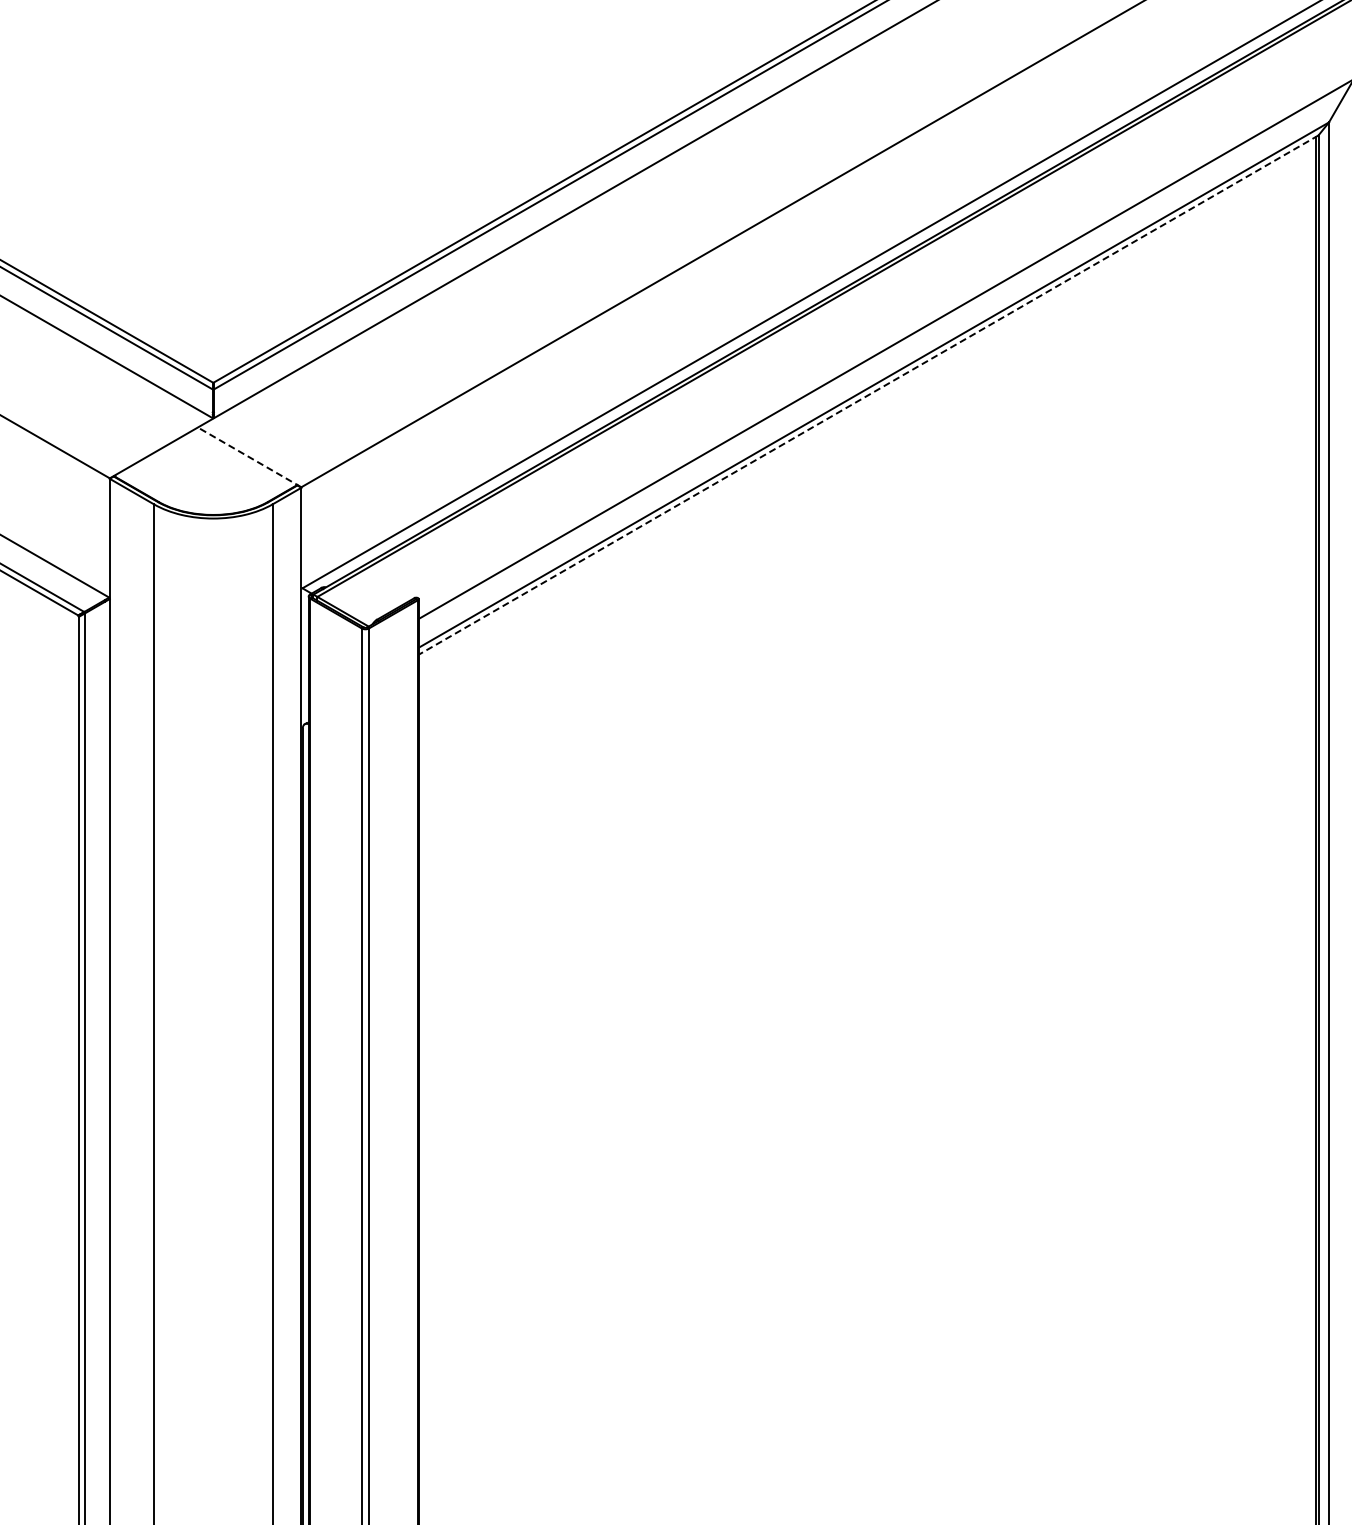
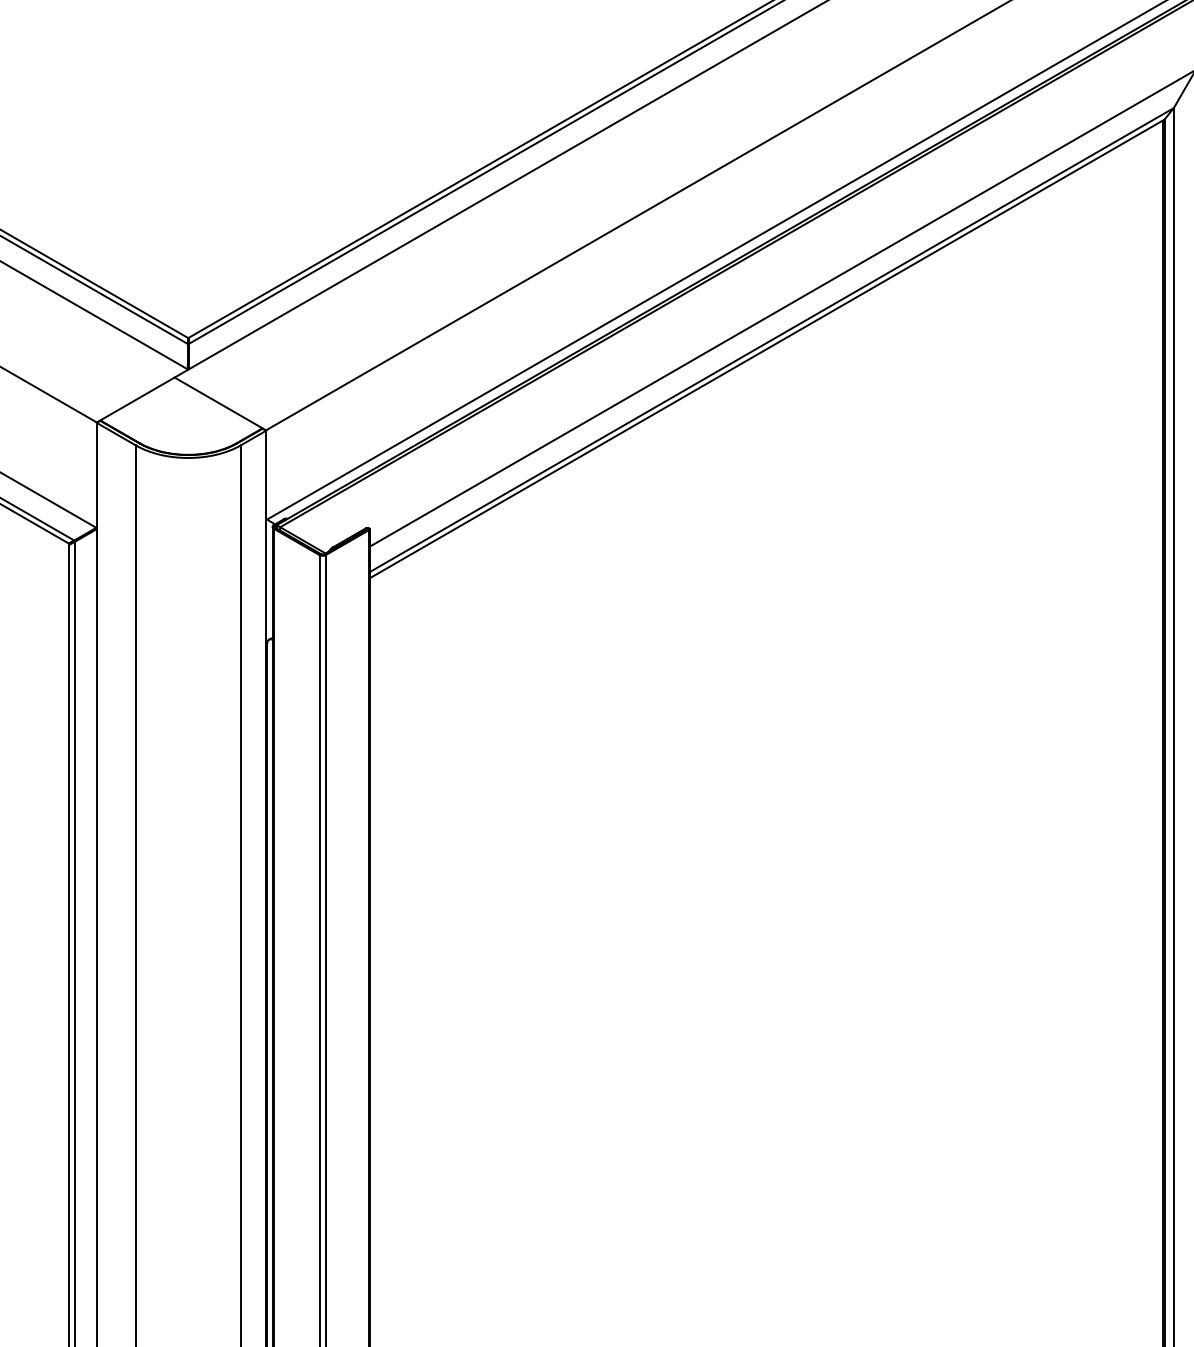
line: (868, 395) -> (767, 349), dashed -> solid
line: (249, 457) -> (220, 404), dashed -> solid

